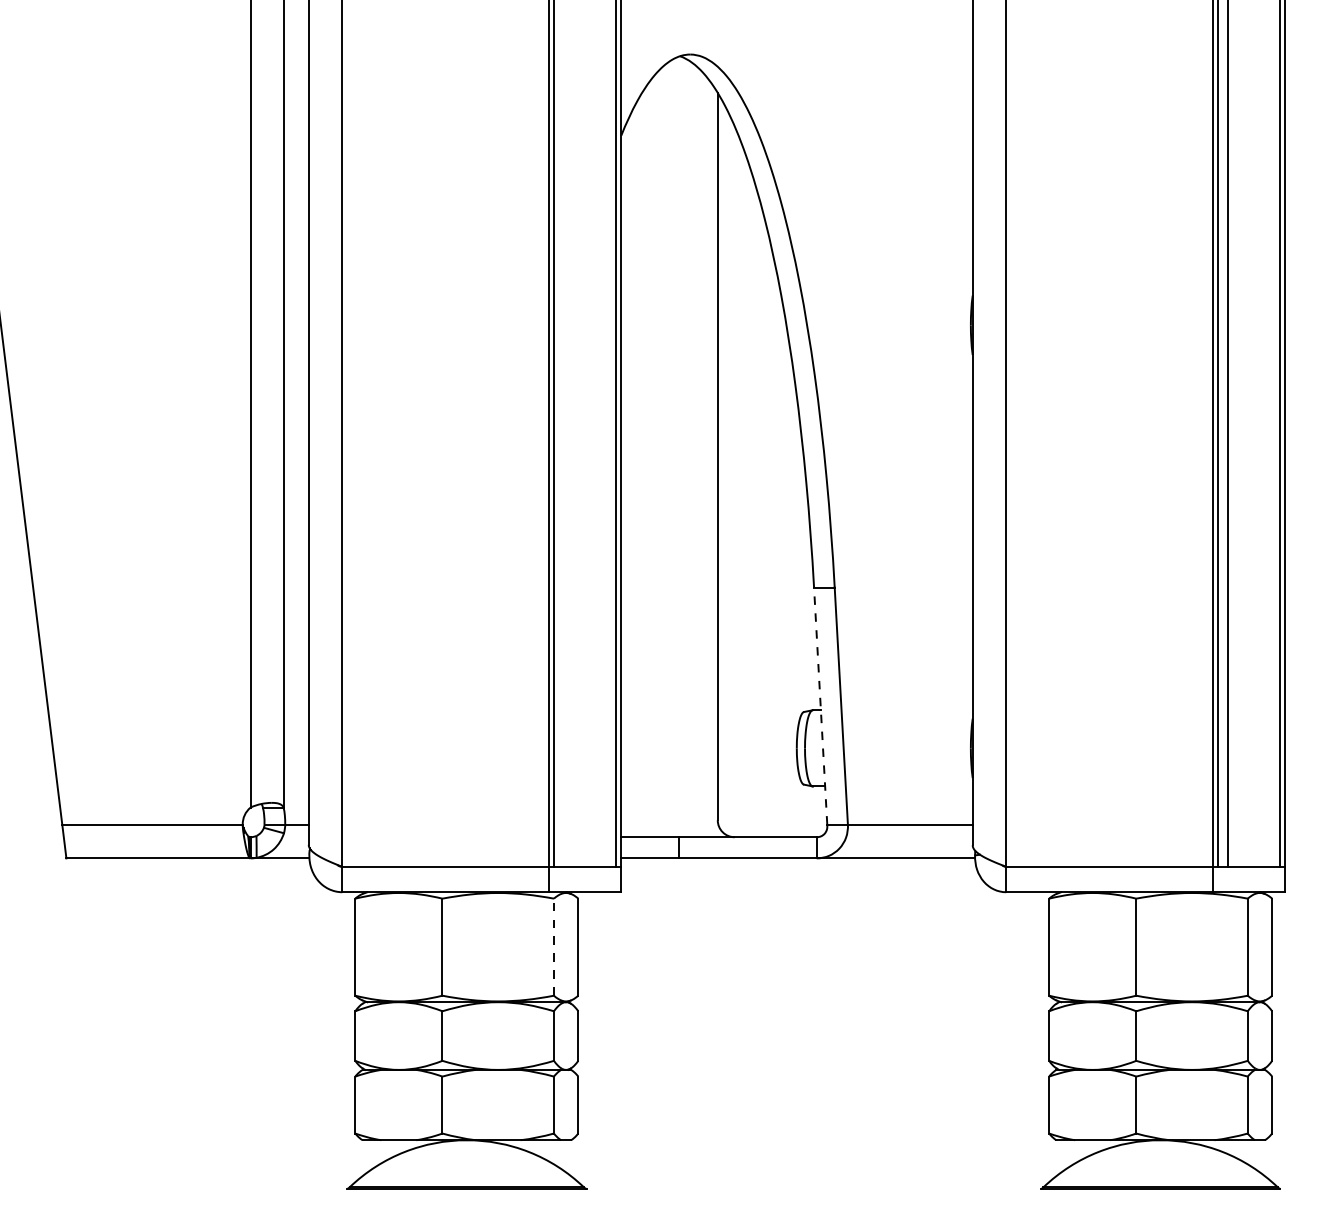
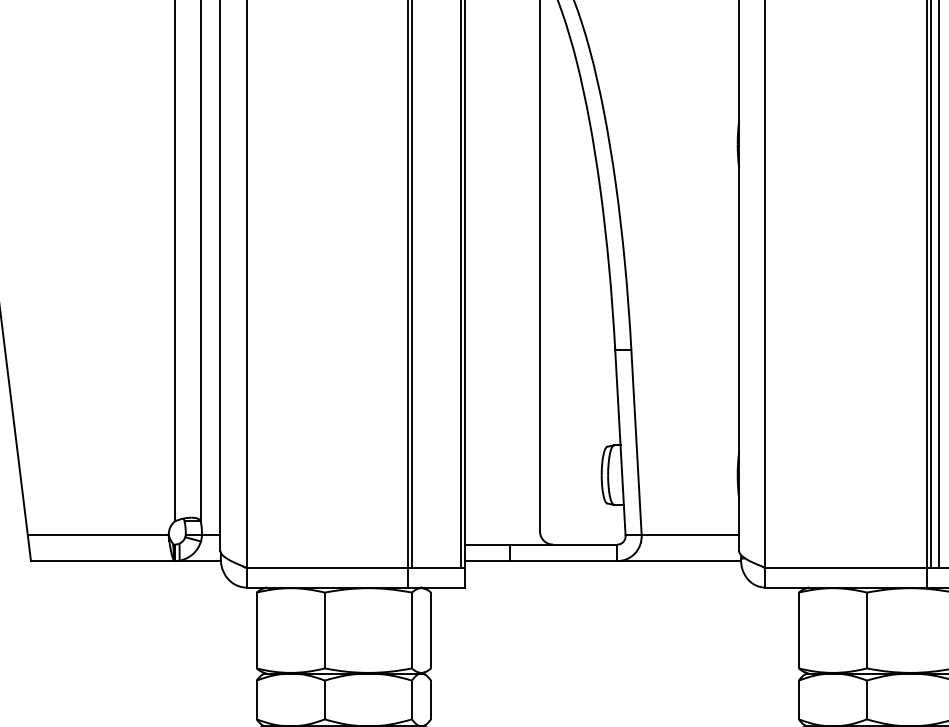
line: (820, 706) -> (620, 442), dashed -> solid
line: (553, 947) -> (411, 630), dashed -> solid

